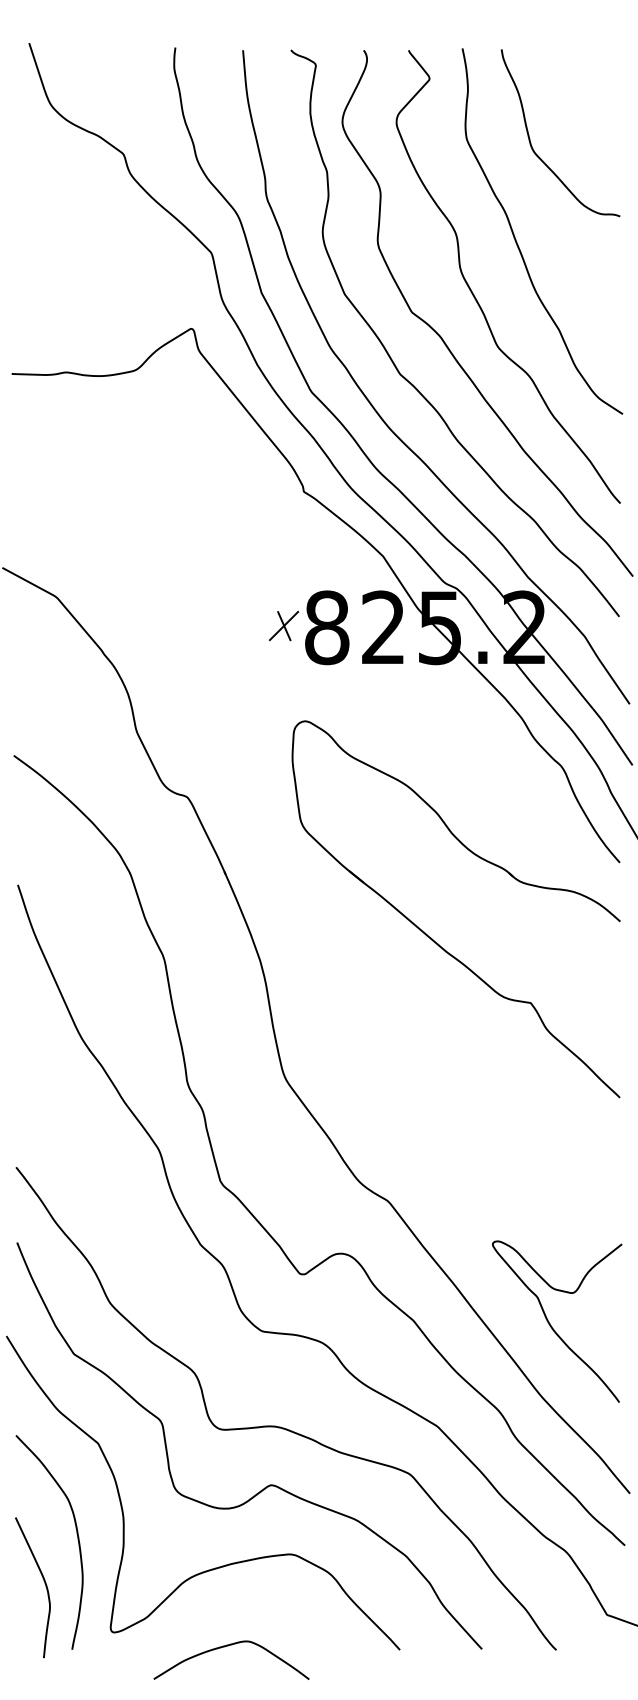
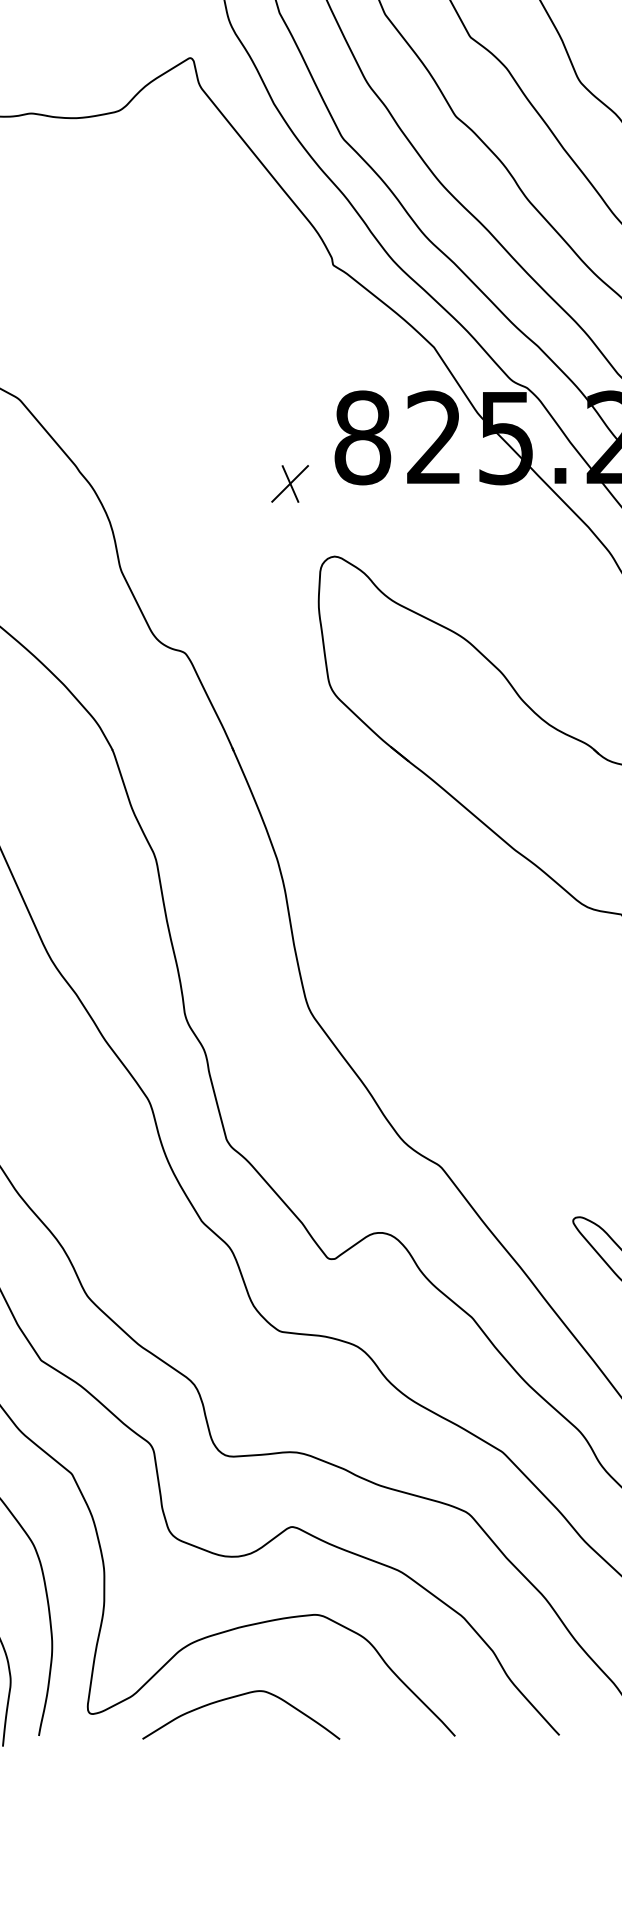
part: (283, 626) -> (289, 484), moved
curve: (228, 1646) -> (237, 1697), moved

